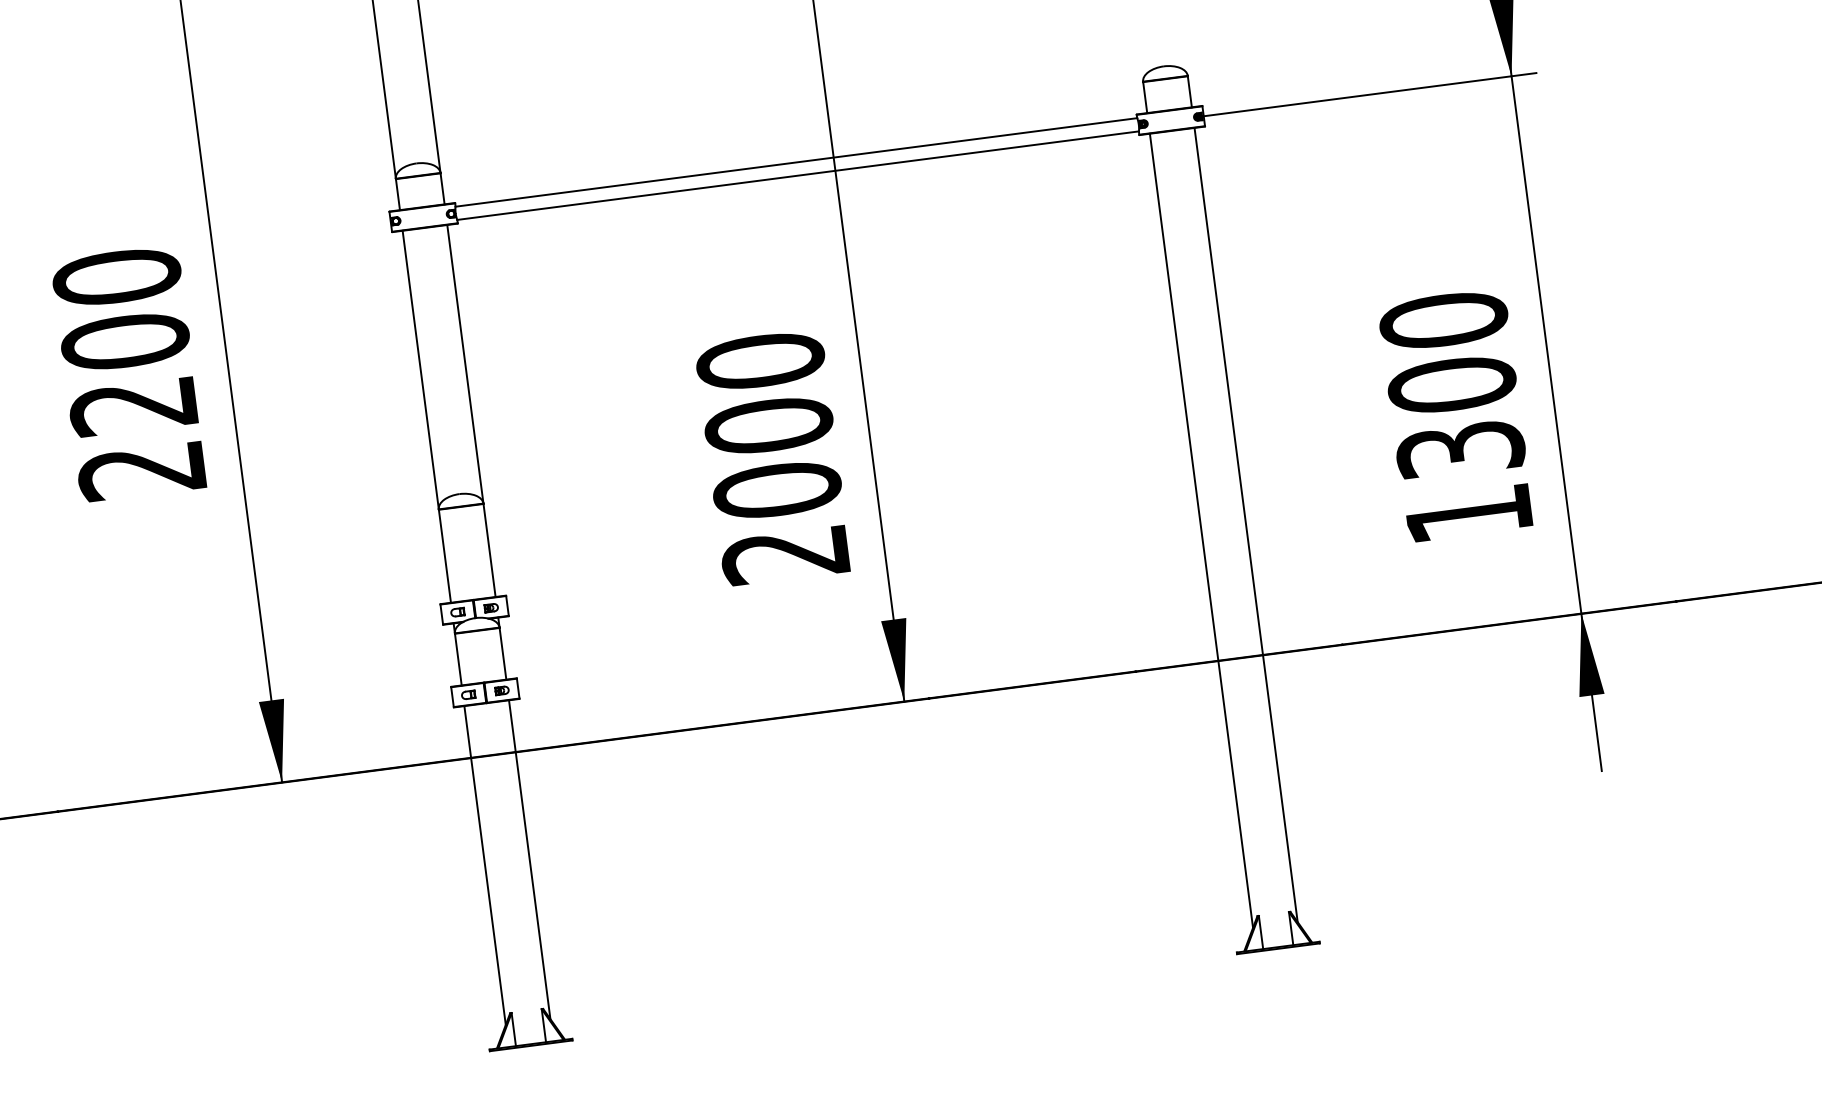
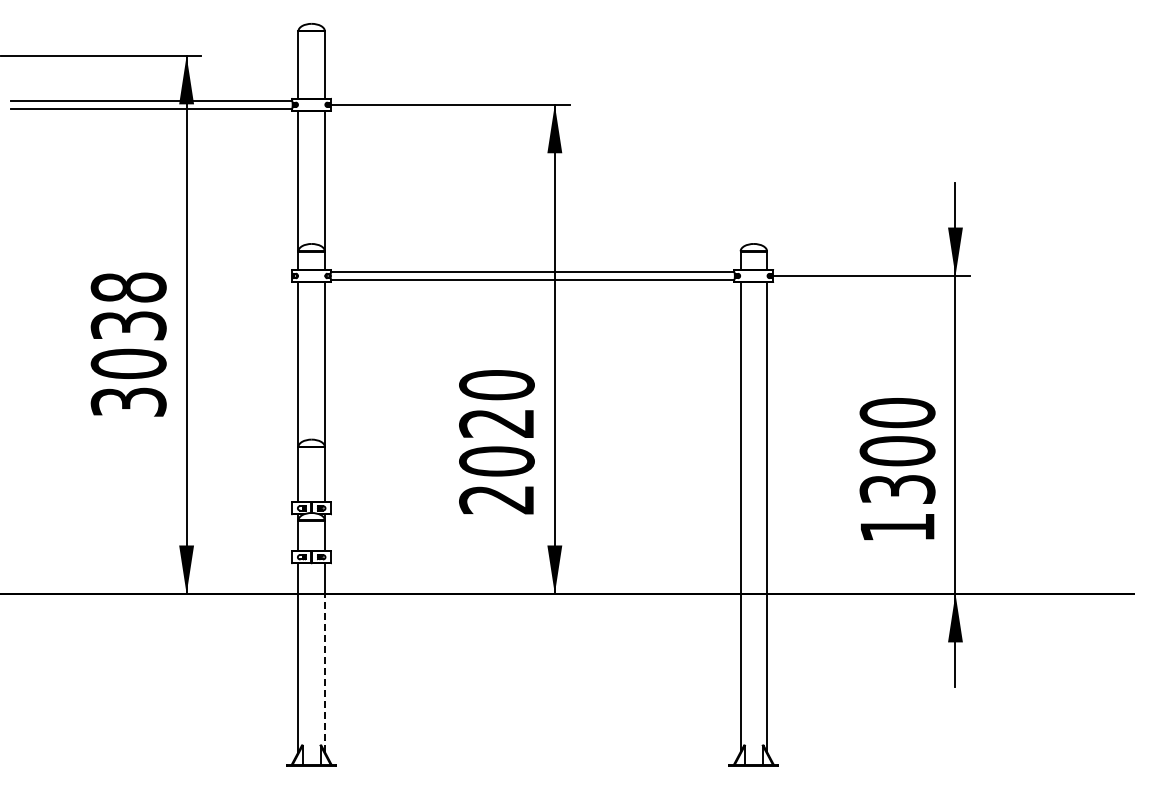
text: (129, 373) -> (128, 344), 2200 -> 3038
text: (768, 426) -> (496, 423), 2000 -> 2020
line: (532, 886) -> (324, 673), solid -> dashed

